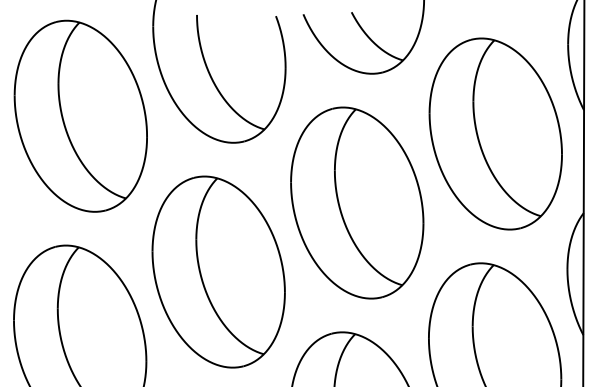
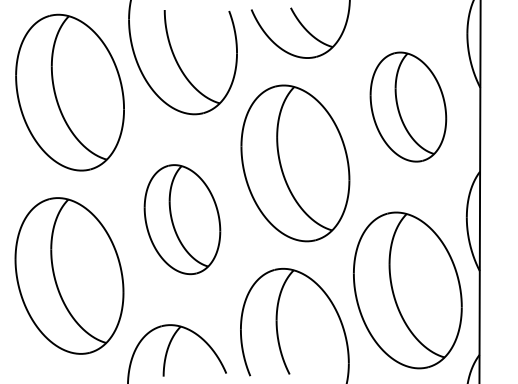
part: (495, 133) -> (408, 106), size x0.7
part: (218, 271) -> (182, 219), size x0.7

